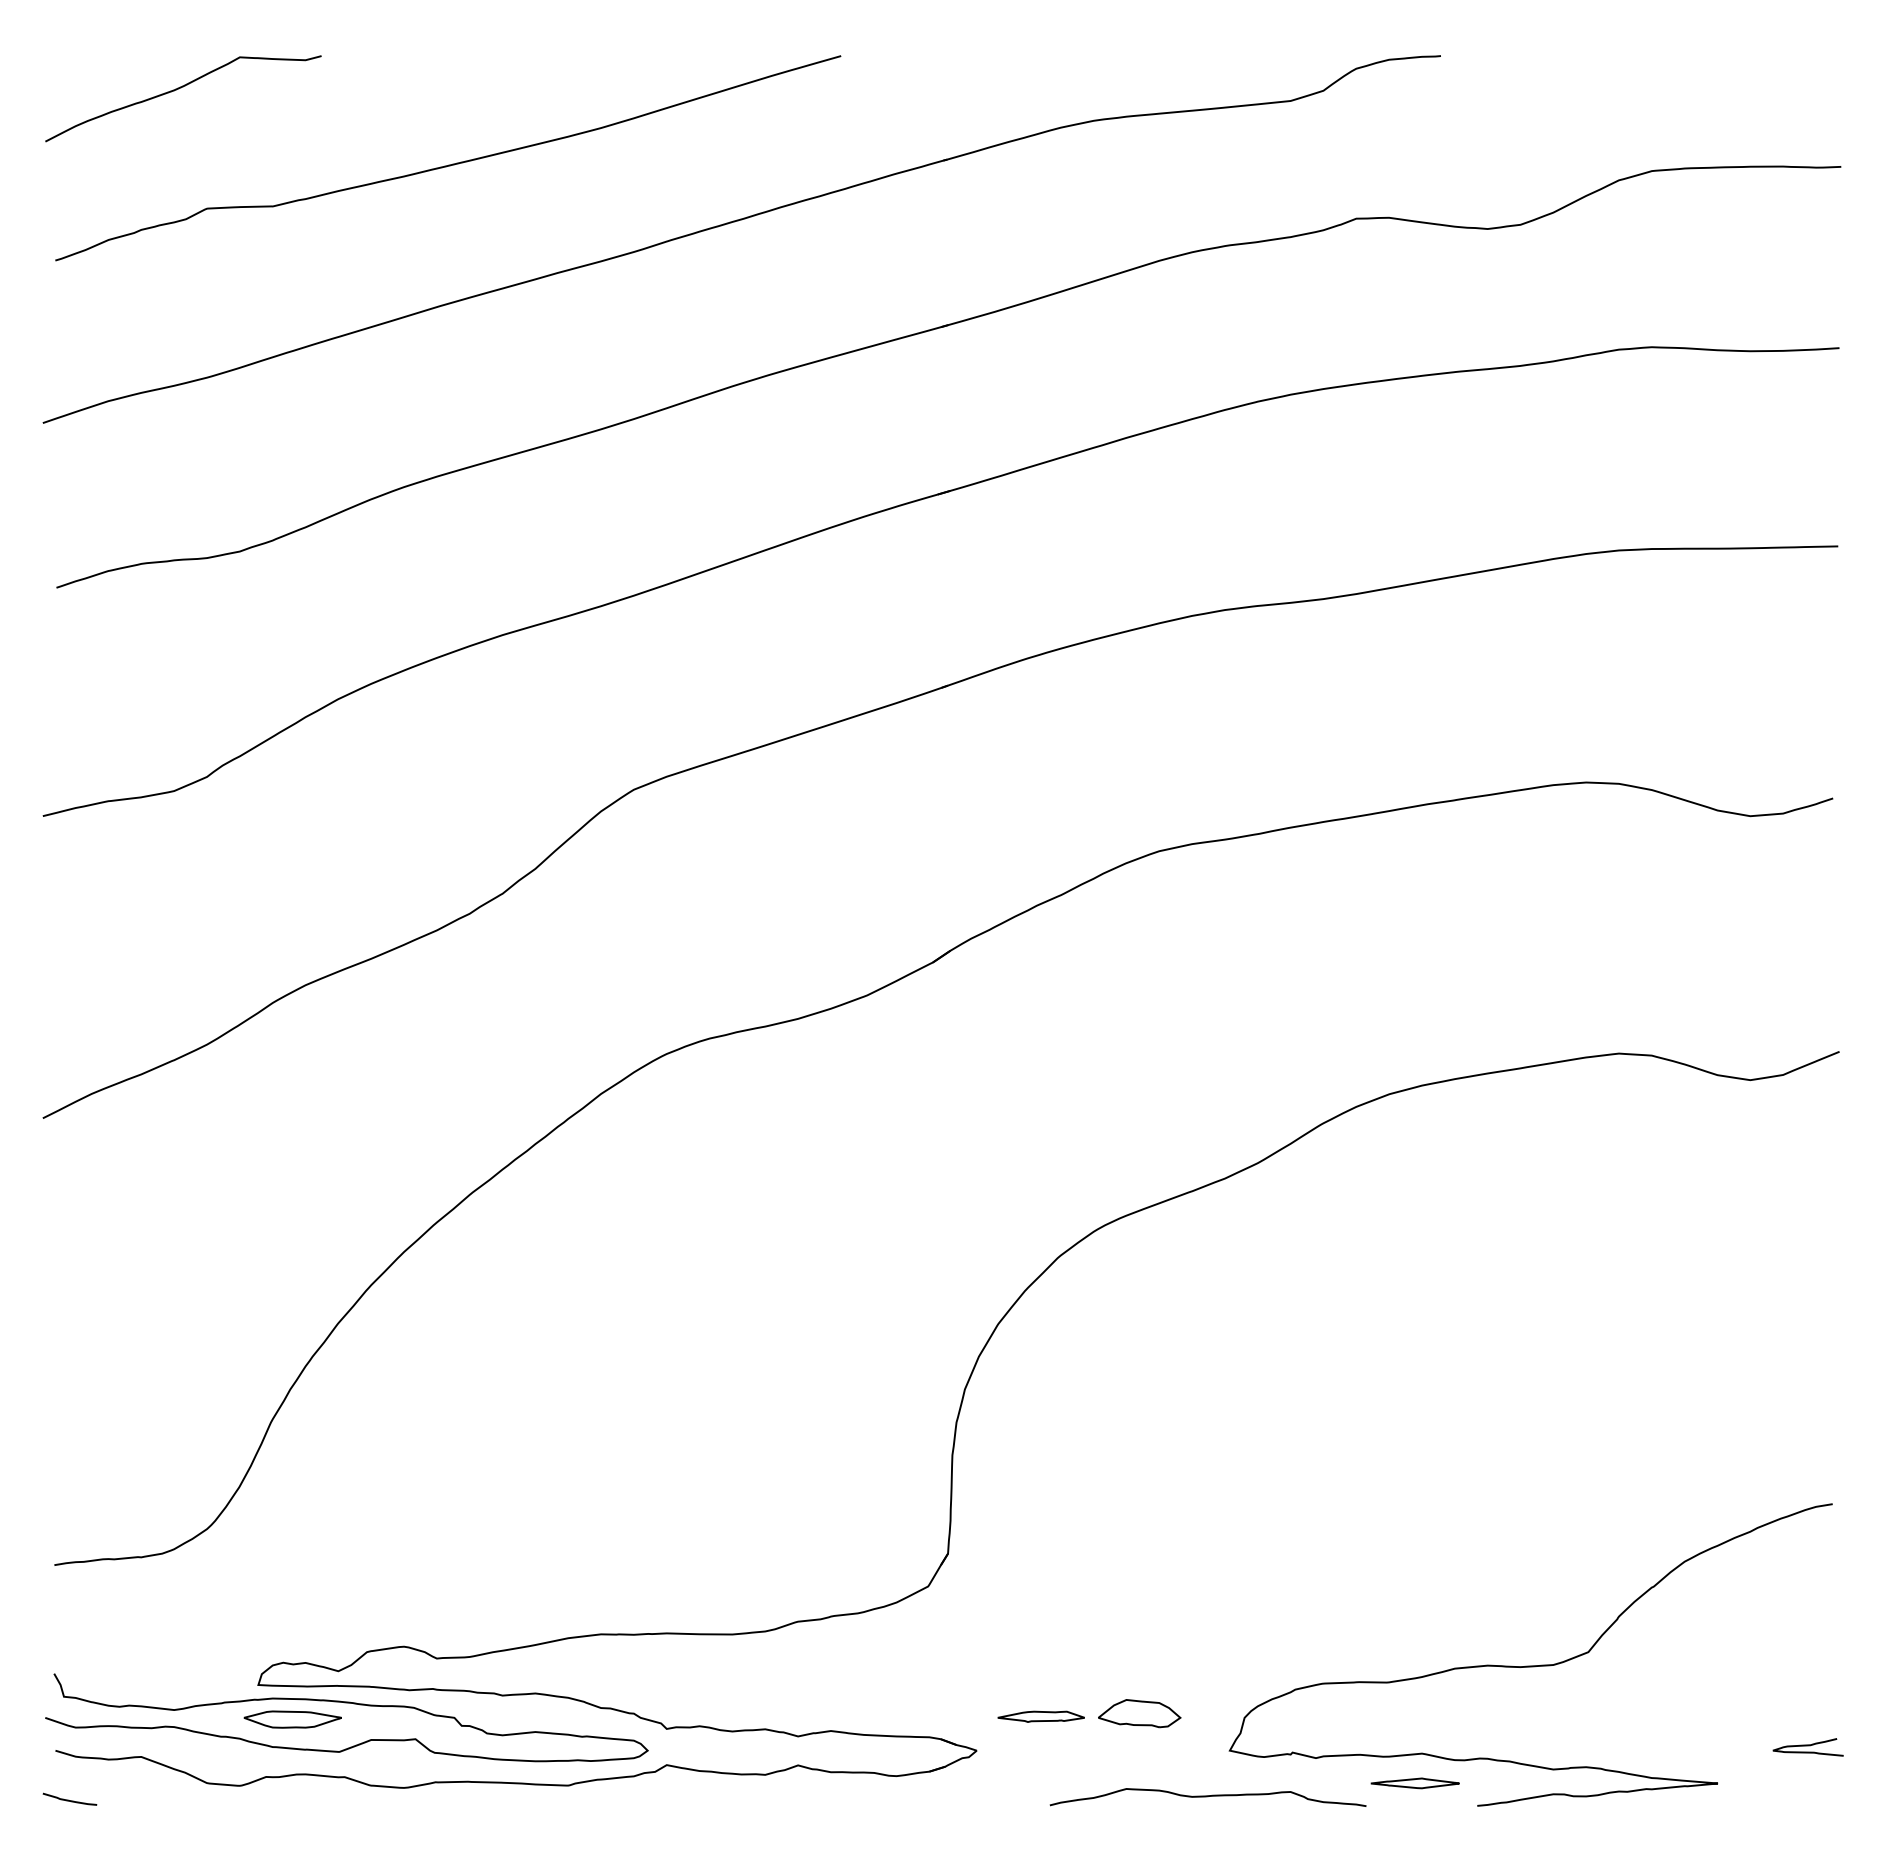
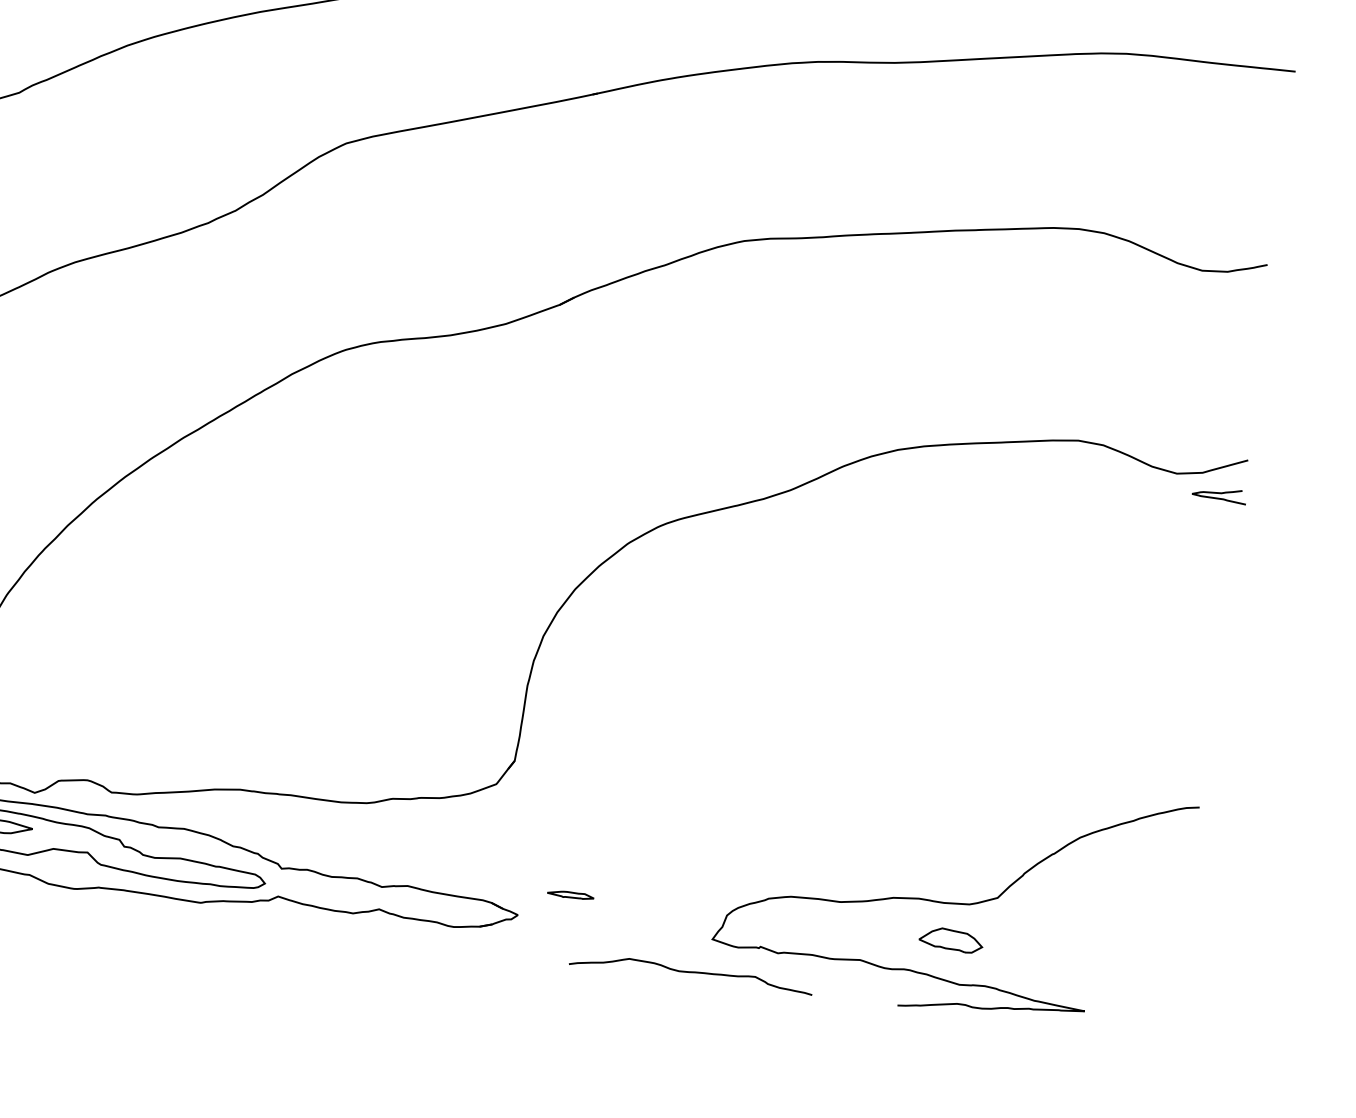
part: (1139, 1713) -> (951, 940), moved
part: (1040, 1716) -> (570, 894), size x0.7
curve: (1807, 1746) -> (1219, 493), moved
part: (1414, 1783) -> (851, 982), removed

